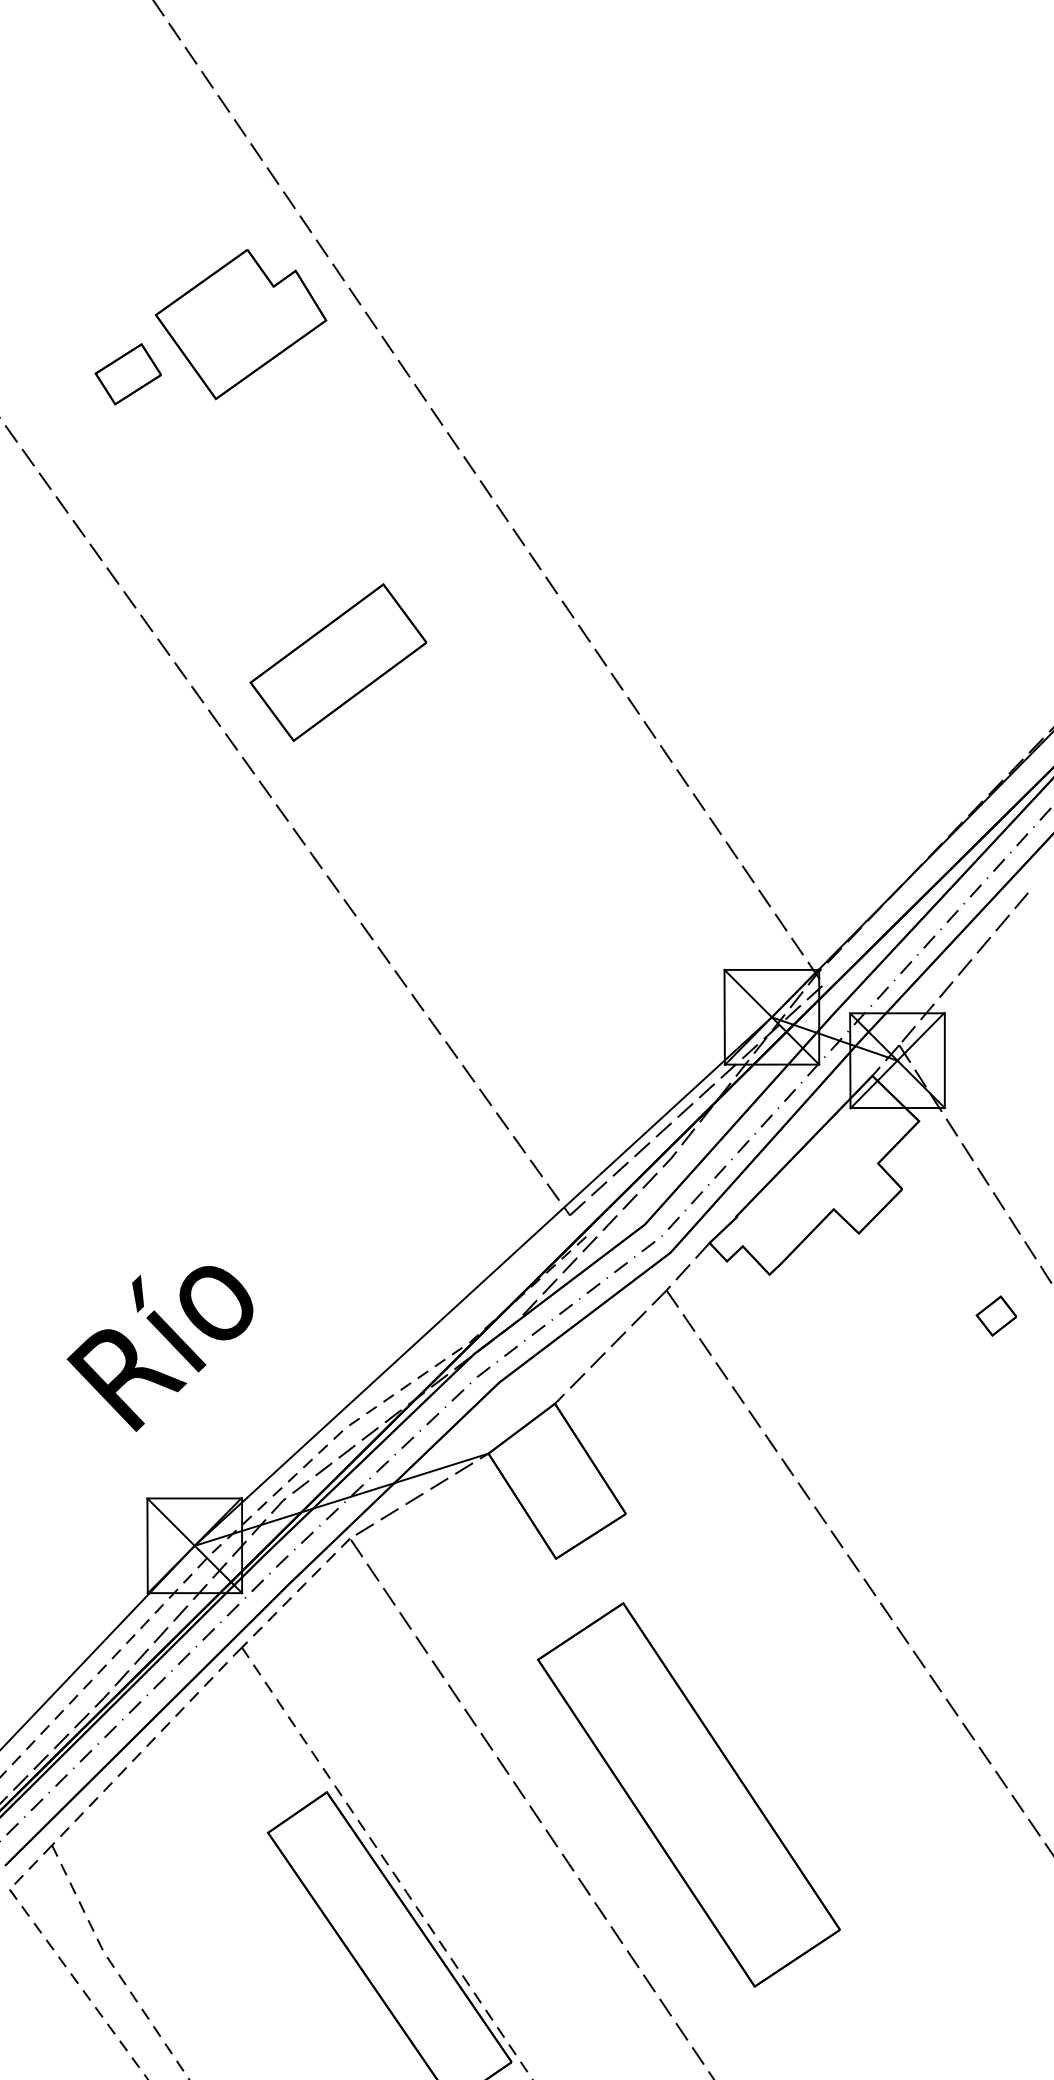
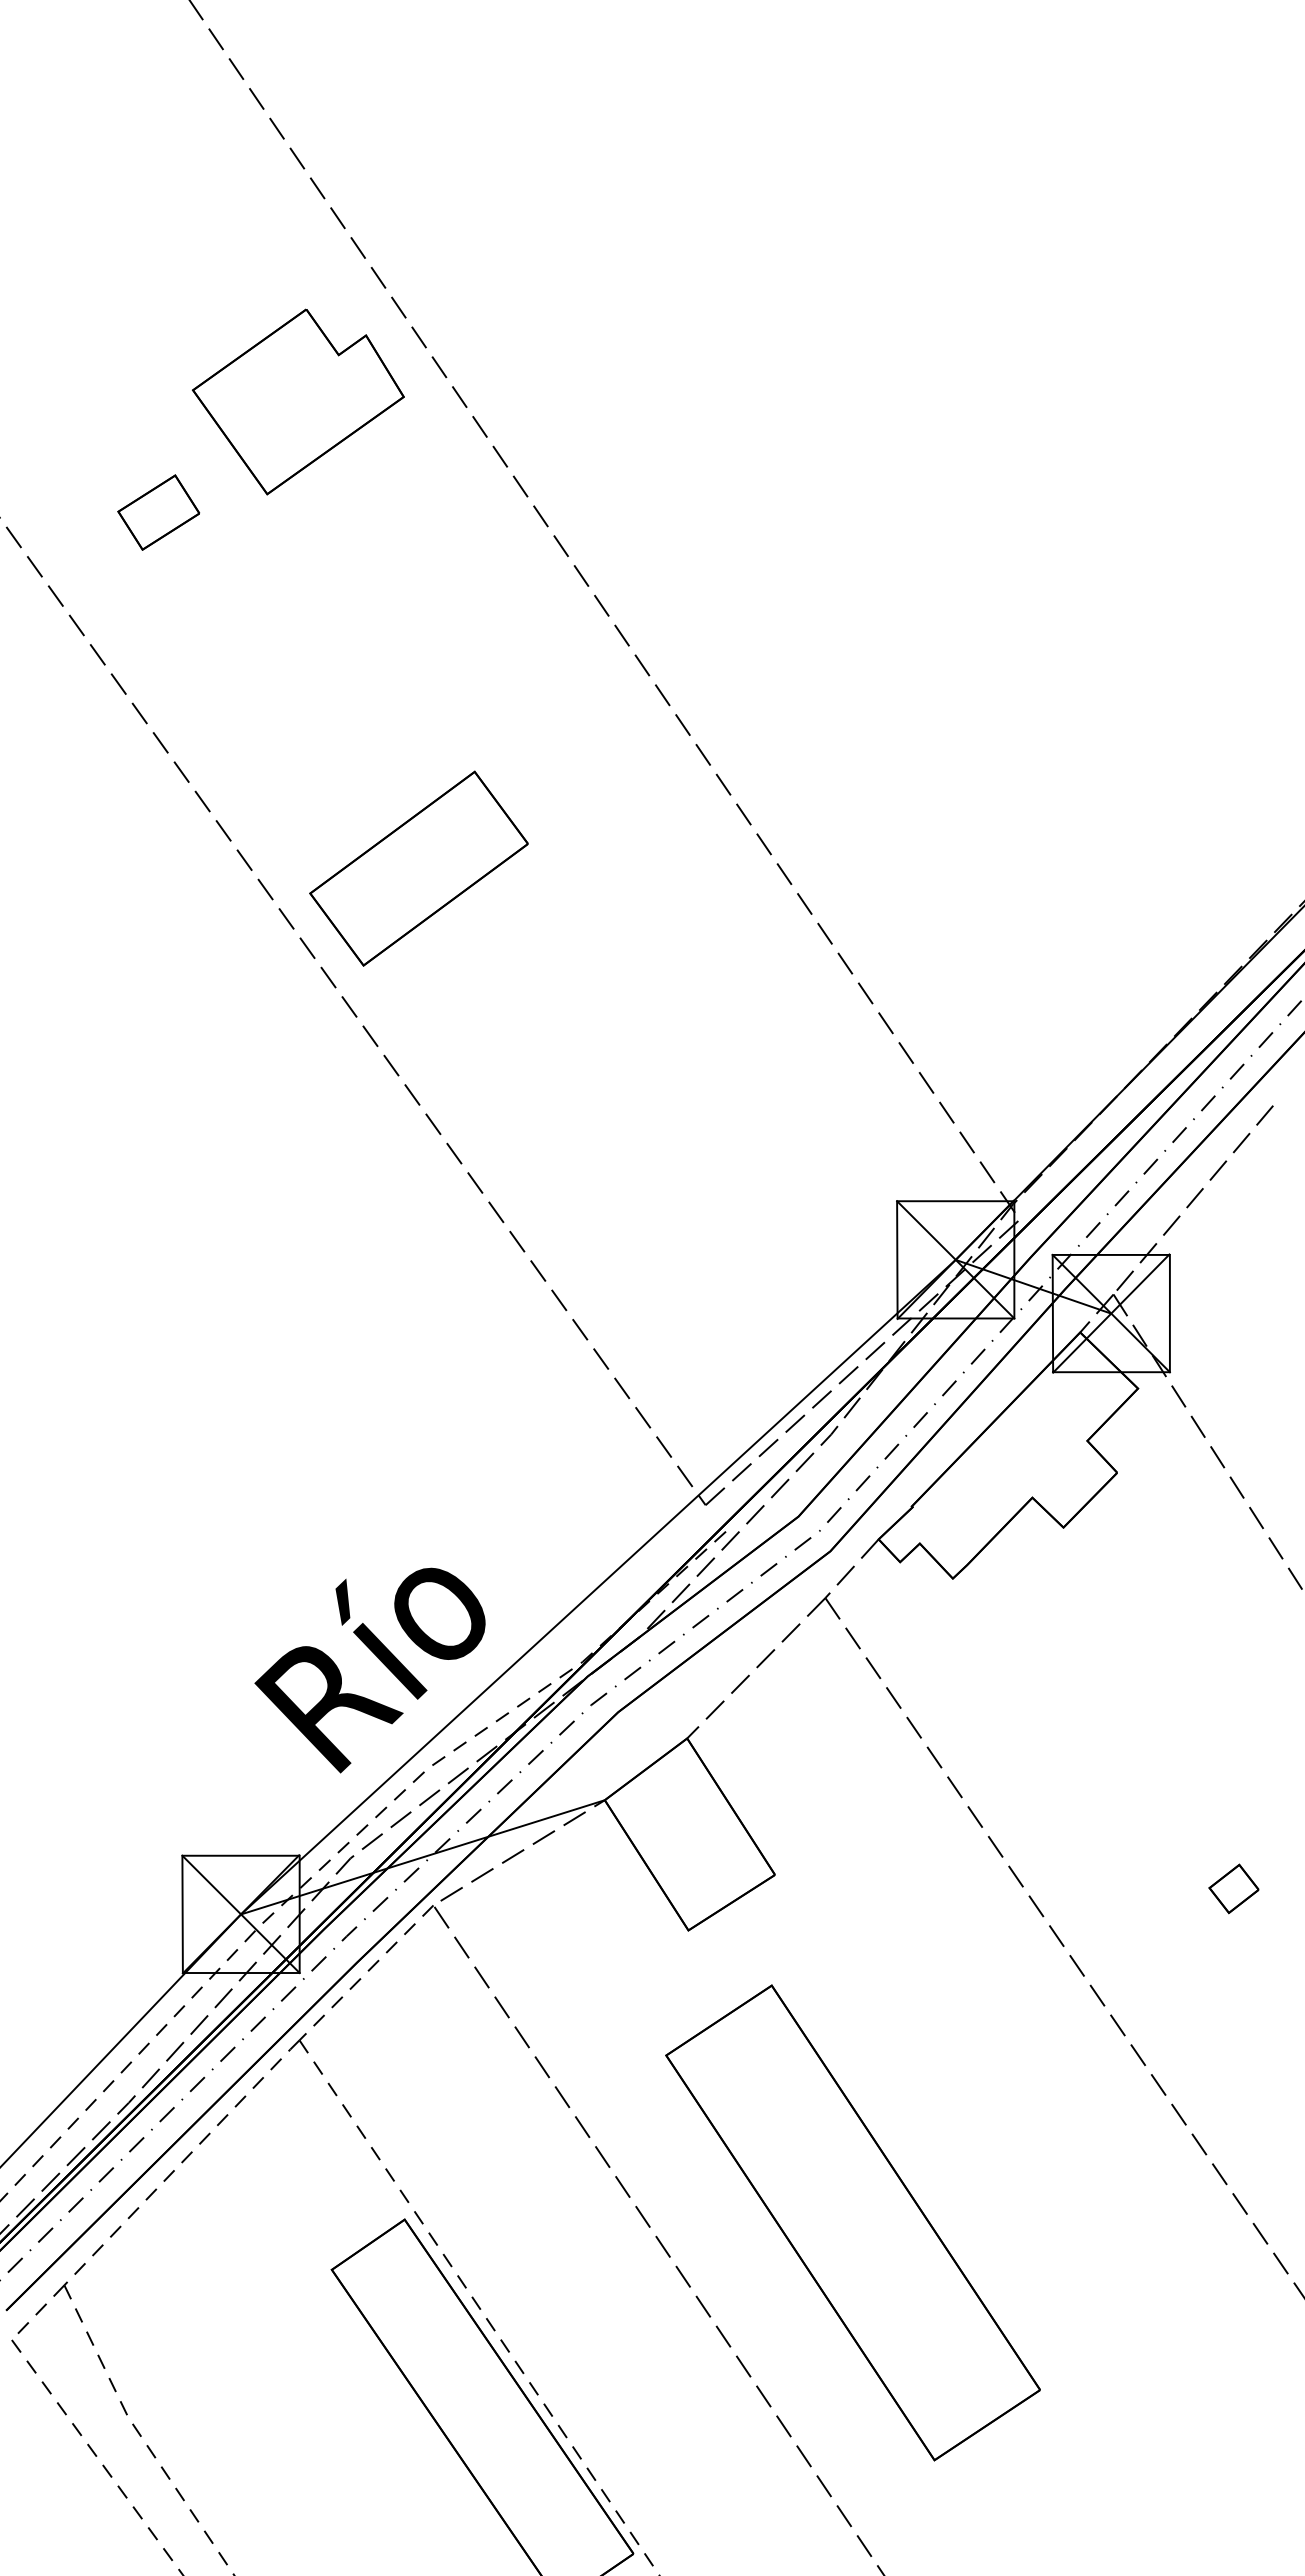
part: (128, 374) -> (158, 512), moved
part: (338, 662) -> (418, 868), moved
part: (996, 1315) -> (1233, 1888), moved
text: (159, 1348) -> (369, 1670), moved

